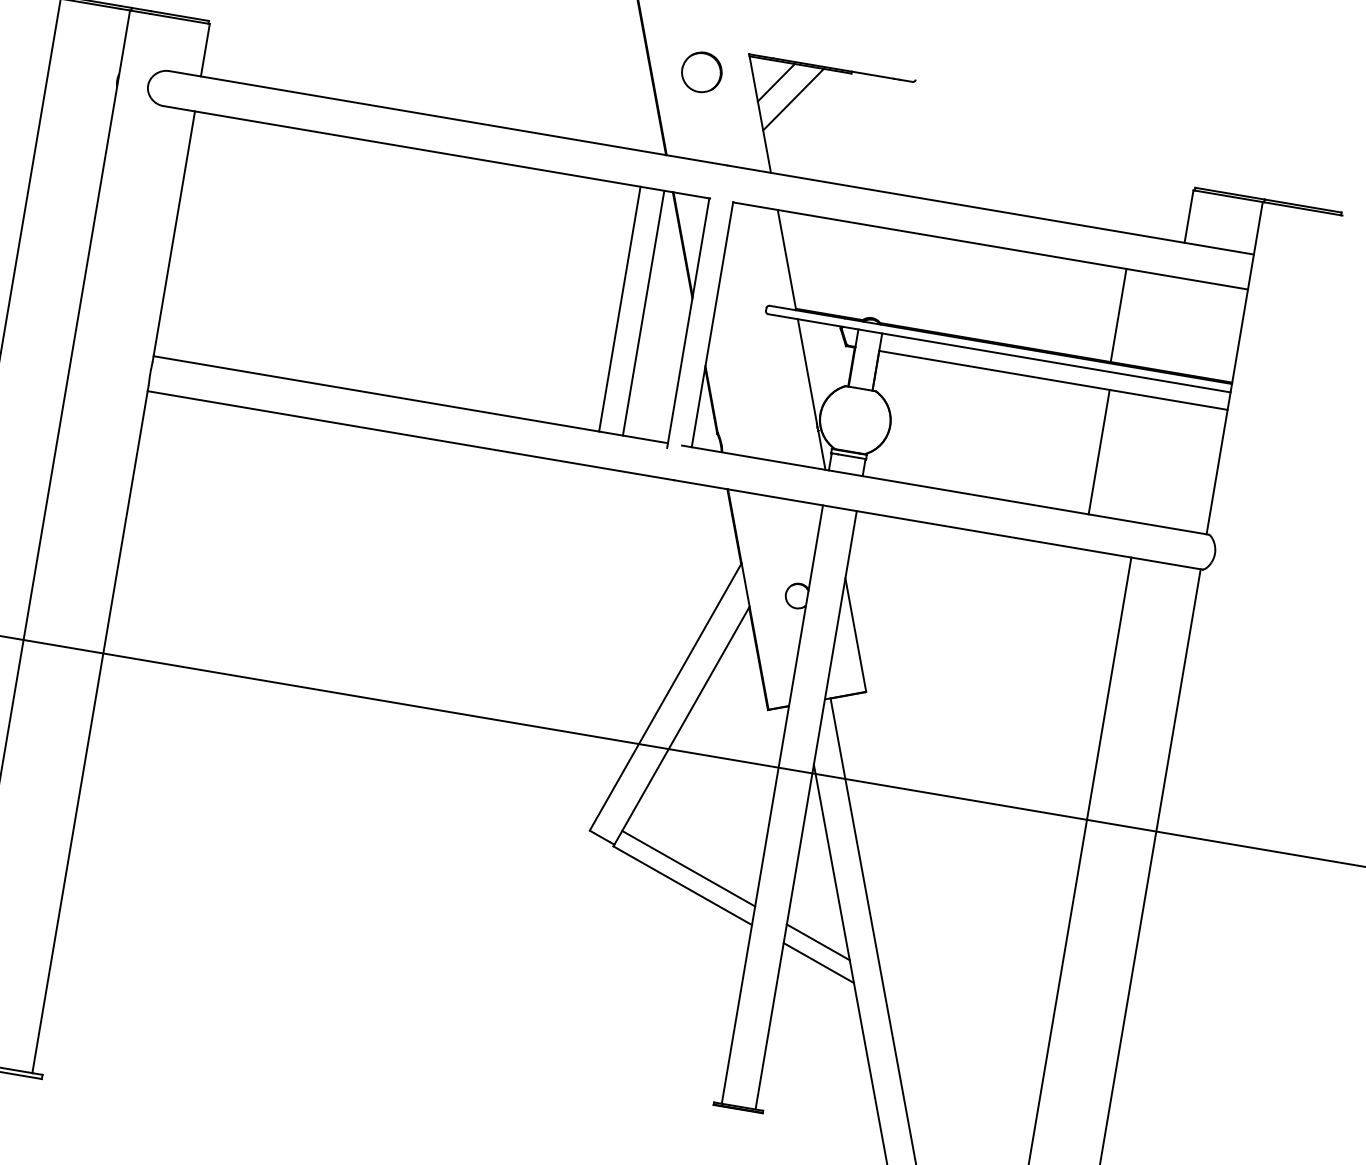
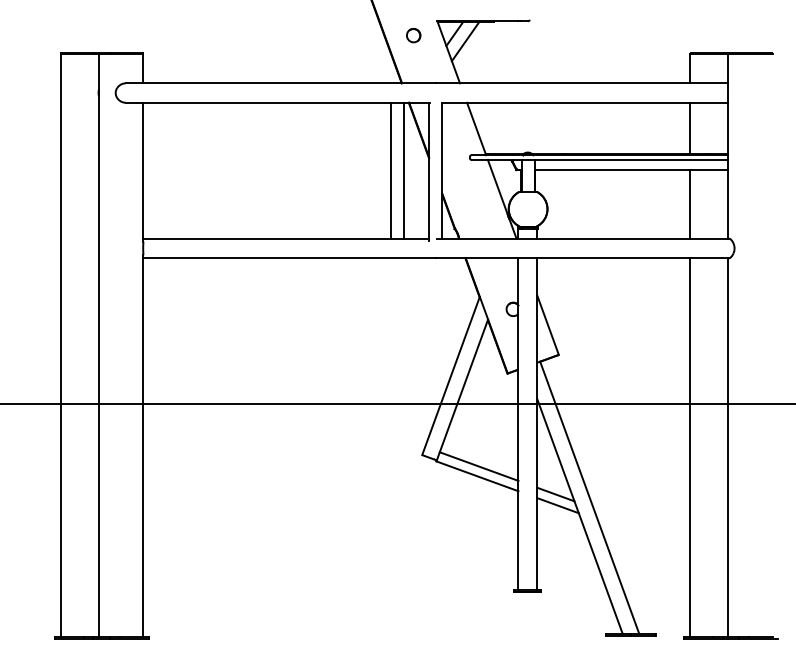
part: (701, 72) -> (413, 35), size x0.62
line: (1118, 315) -> (689, 128), moved
line: (1098, 450) -> (689, 203), moved

